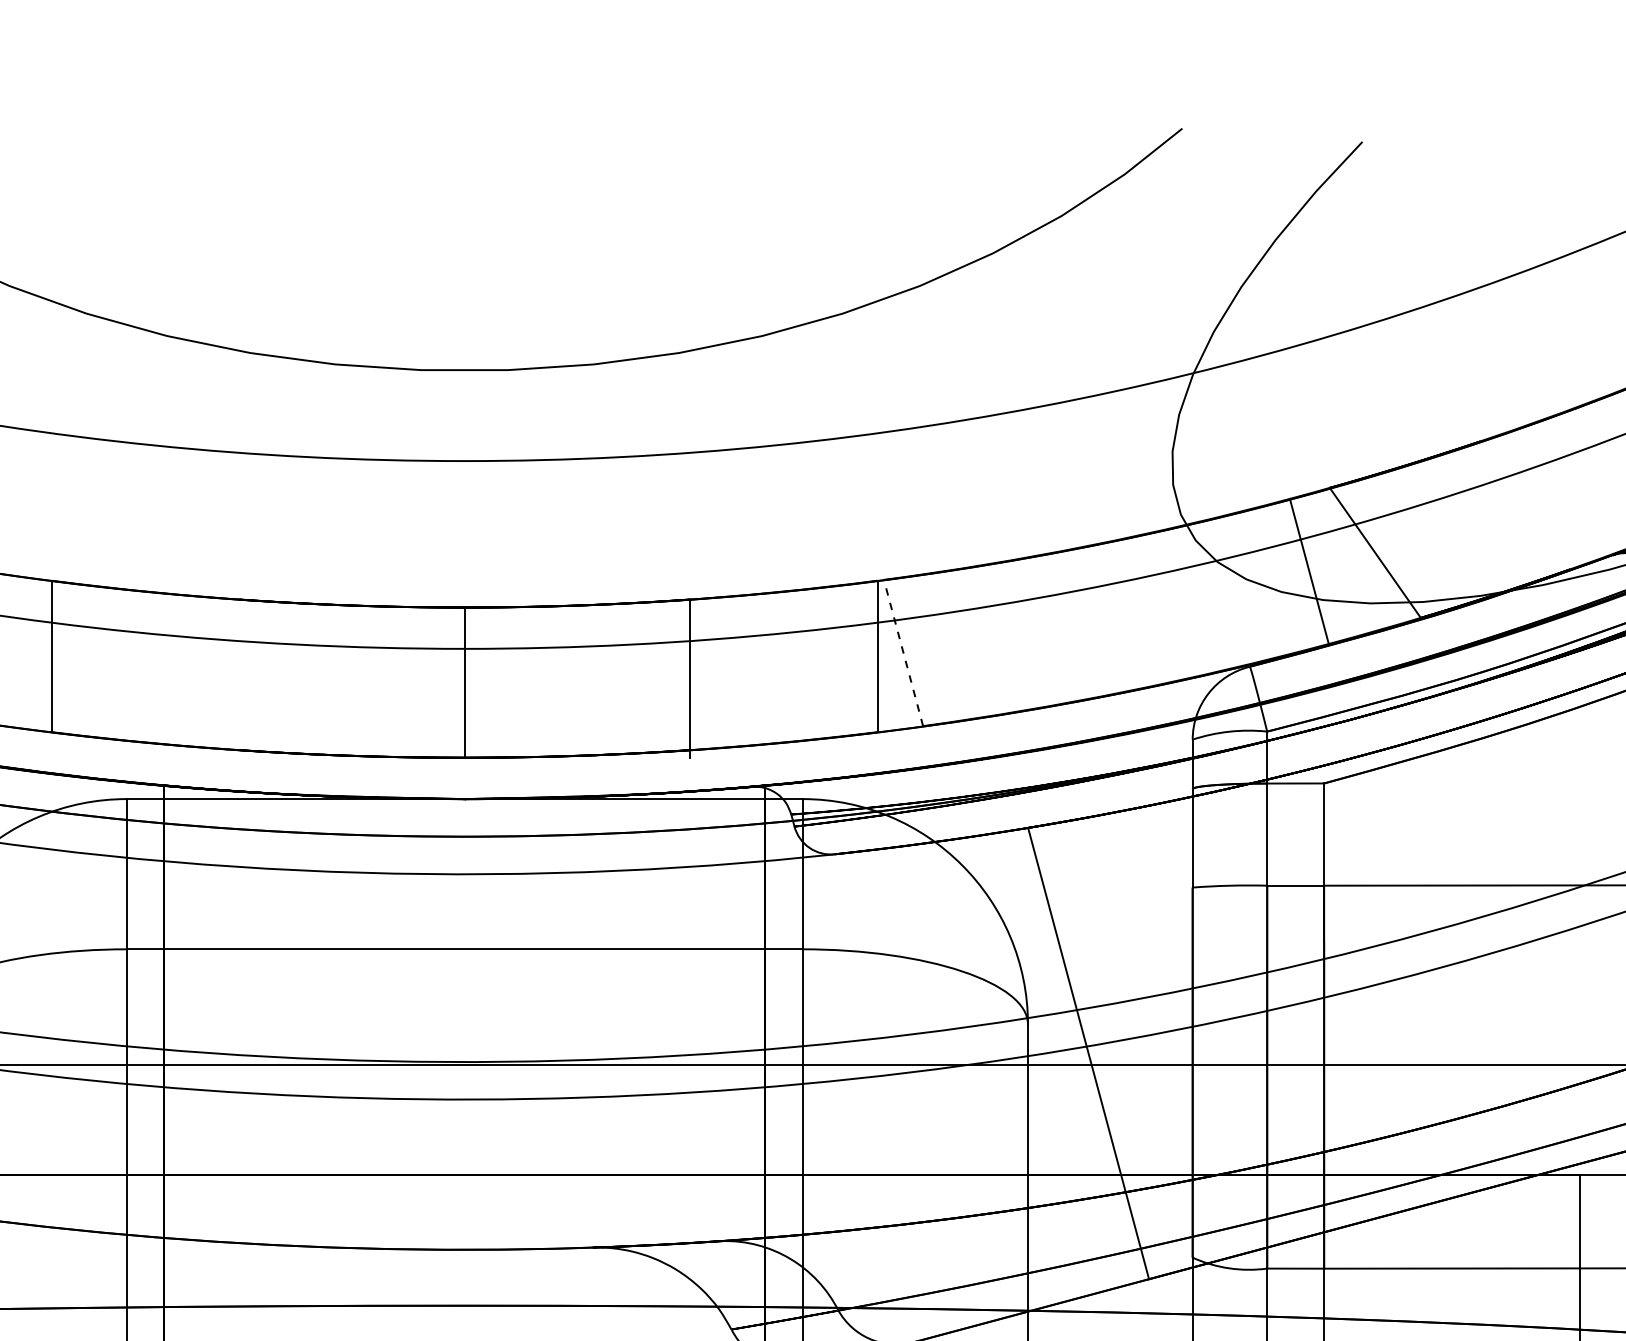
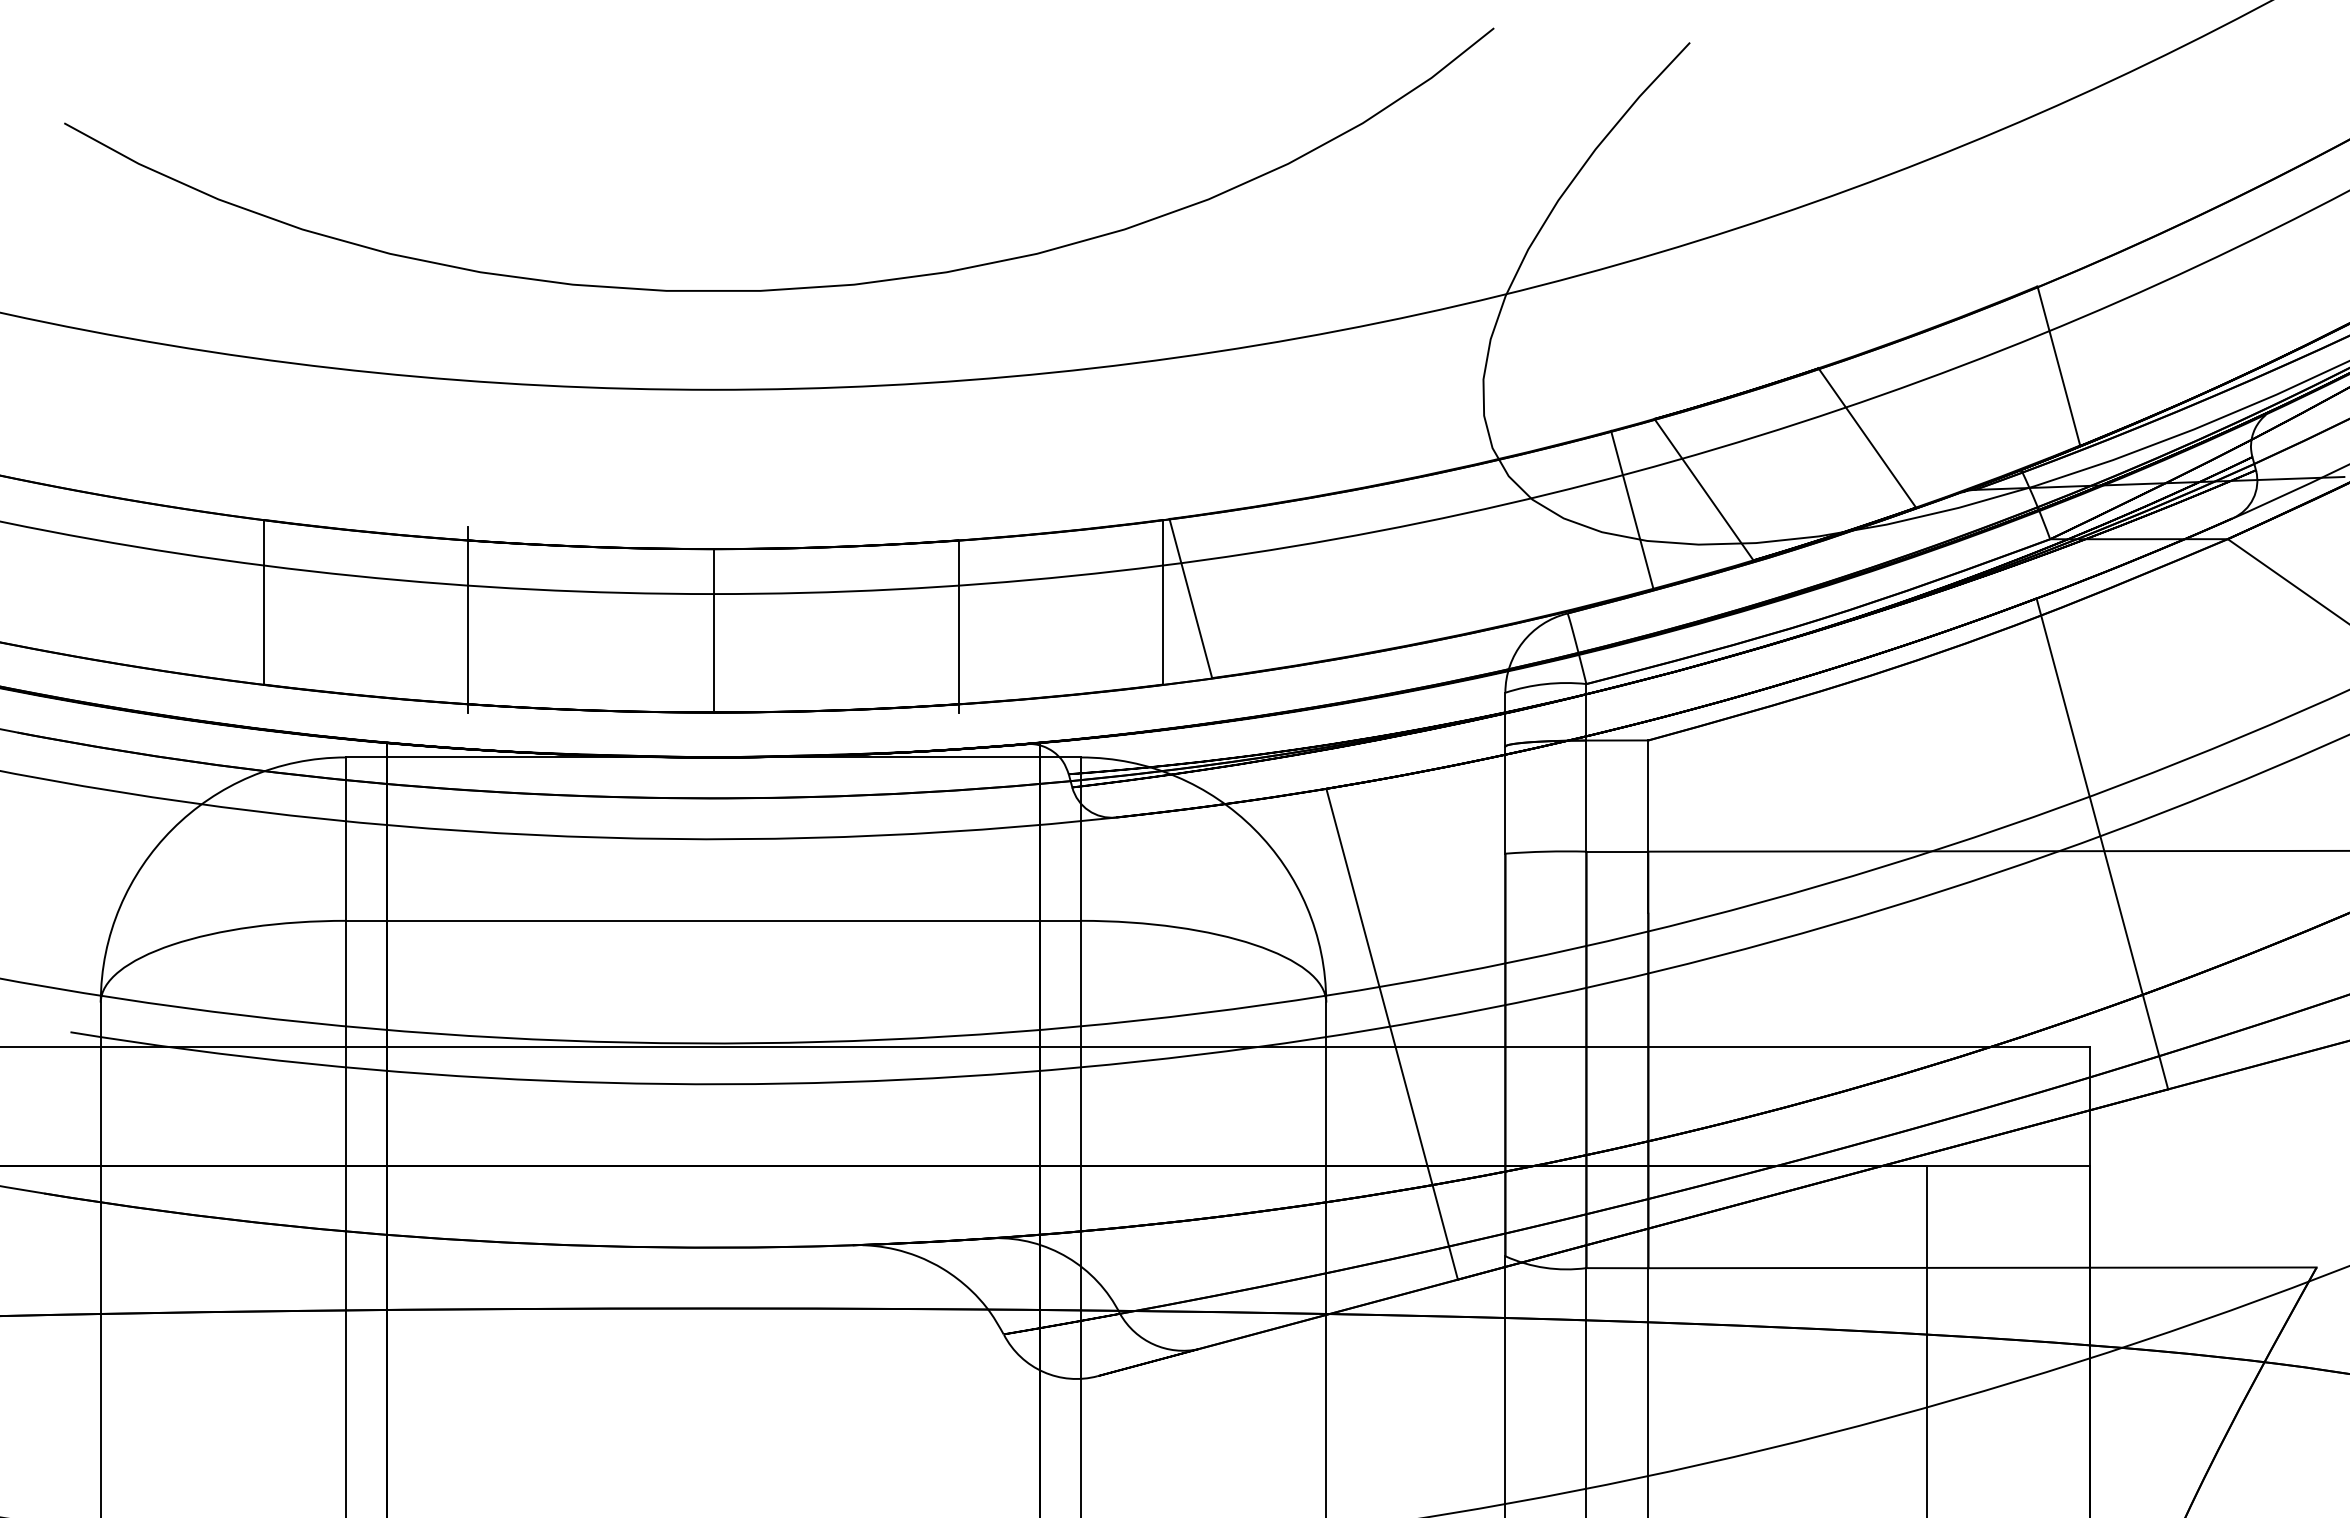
line: (1524, 504) -> (1866, 437), added
line: (903, 652) -> (1190, 598), dashed -> solid
line: (239, 672) -> (468, 619), added

